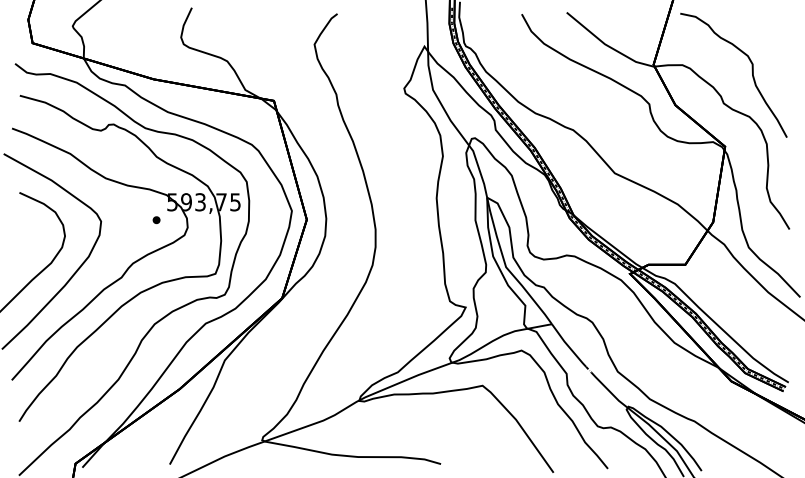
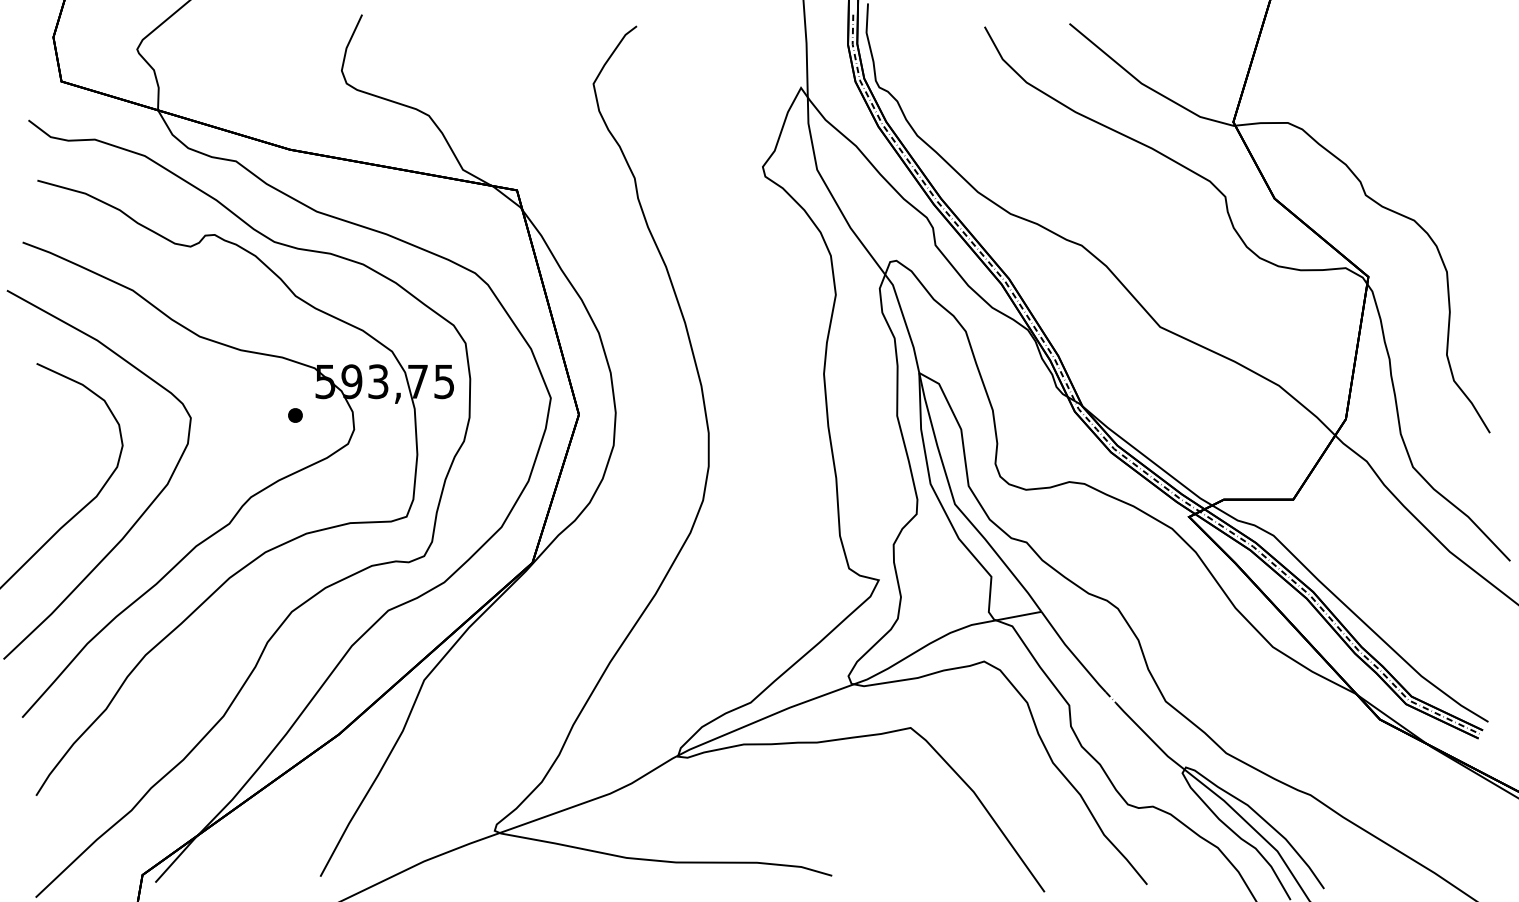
curve: (751, 70) -> (1418, 133), removed

